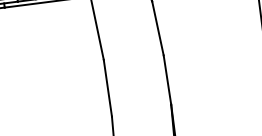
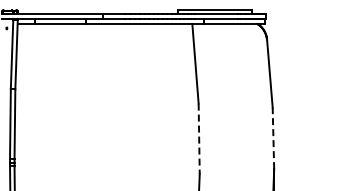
line: (167, 80) -> (273, 138), solid -> dashed
line: (108, 88) -> (199, 139), solid -> dashed

